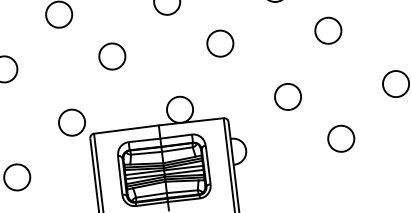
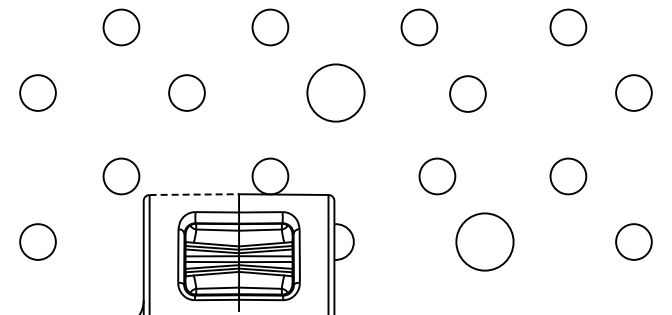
circle: (327, 30) -> (467, 93), moved
circle: (219, 43) -> (335, 92), size x1.6
circle: (288, 96) -> (437, 176), moved
line: (126, 129) -> (194, 194), solid -> dashed
circle: (340, 138) -> (484, 241), size x1.6

